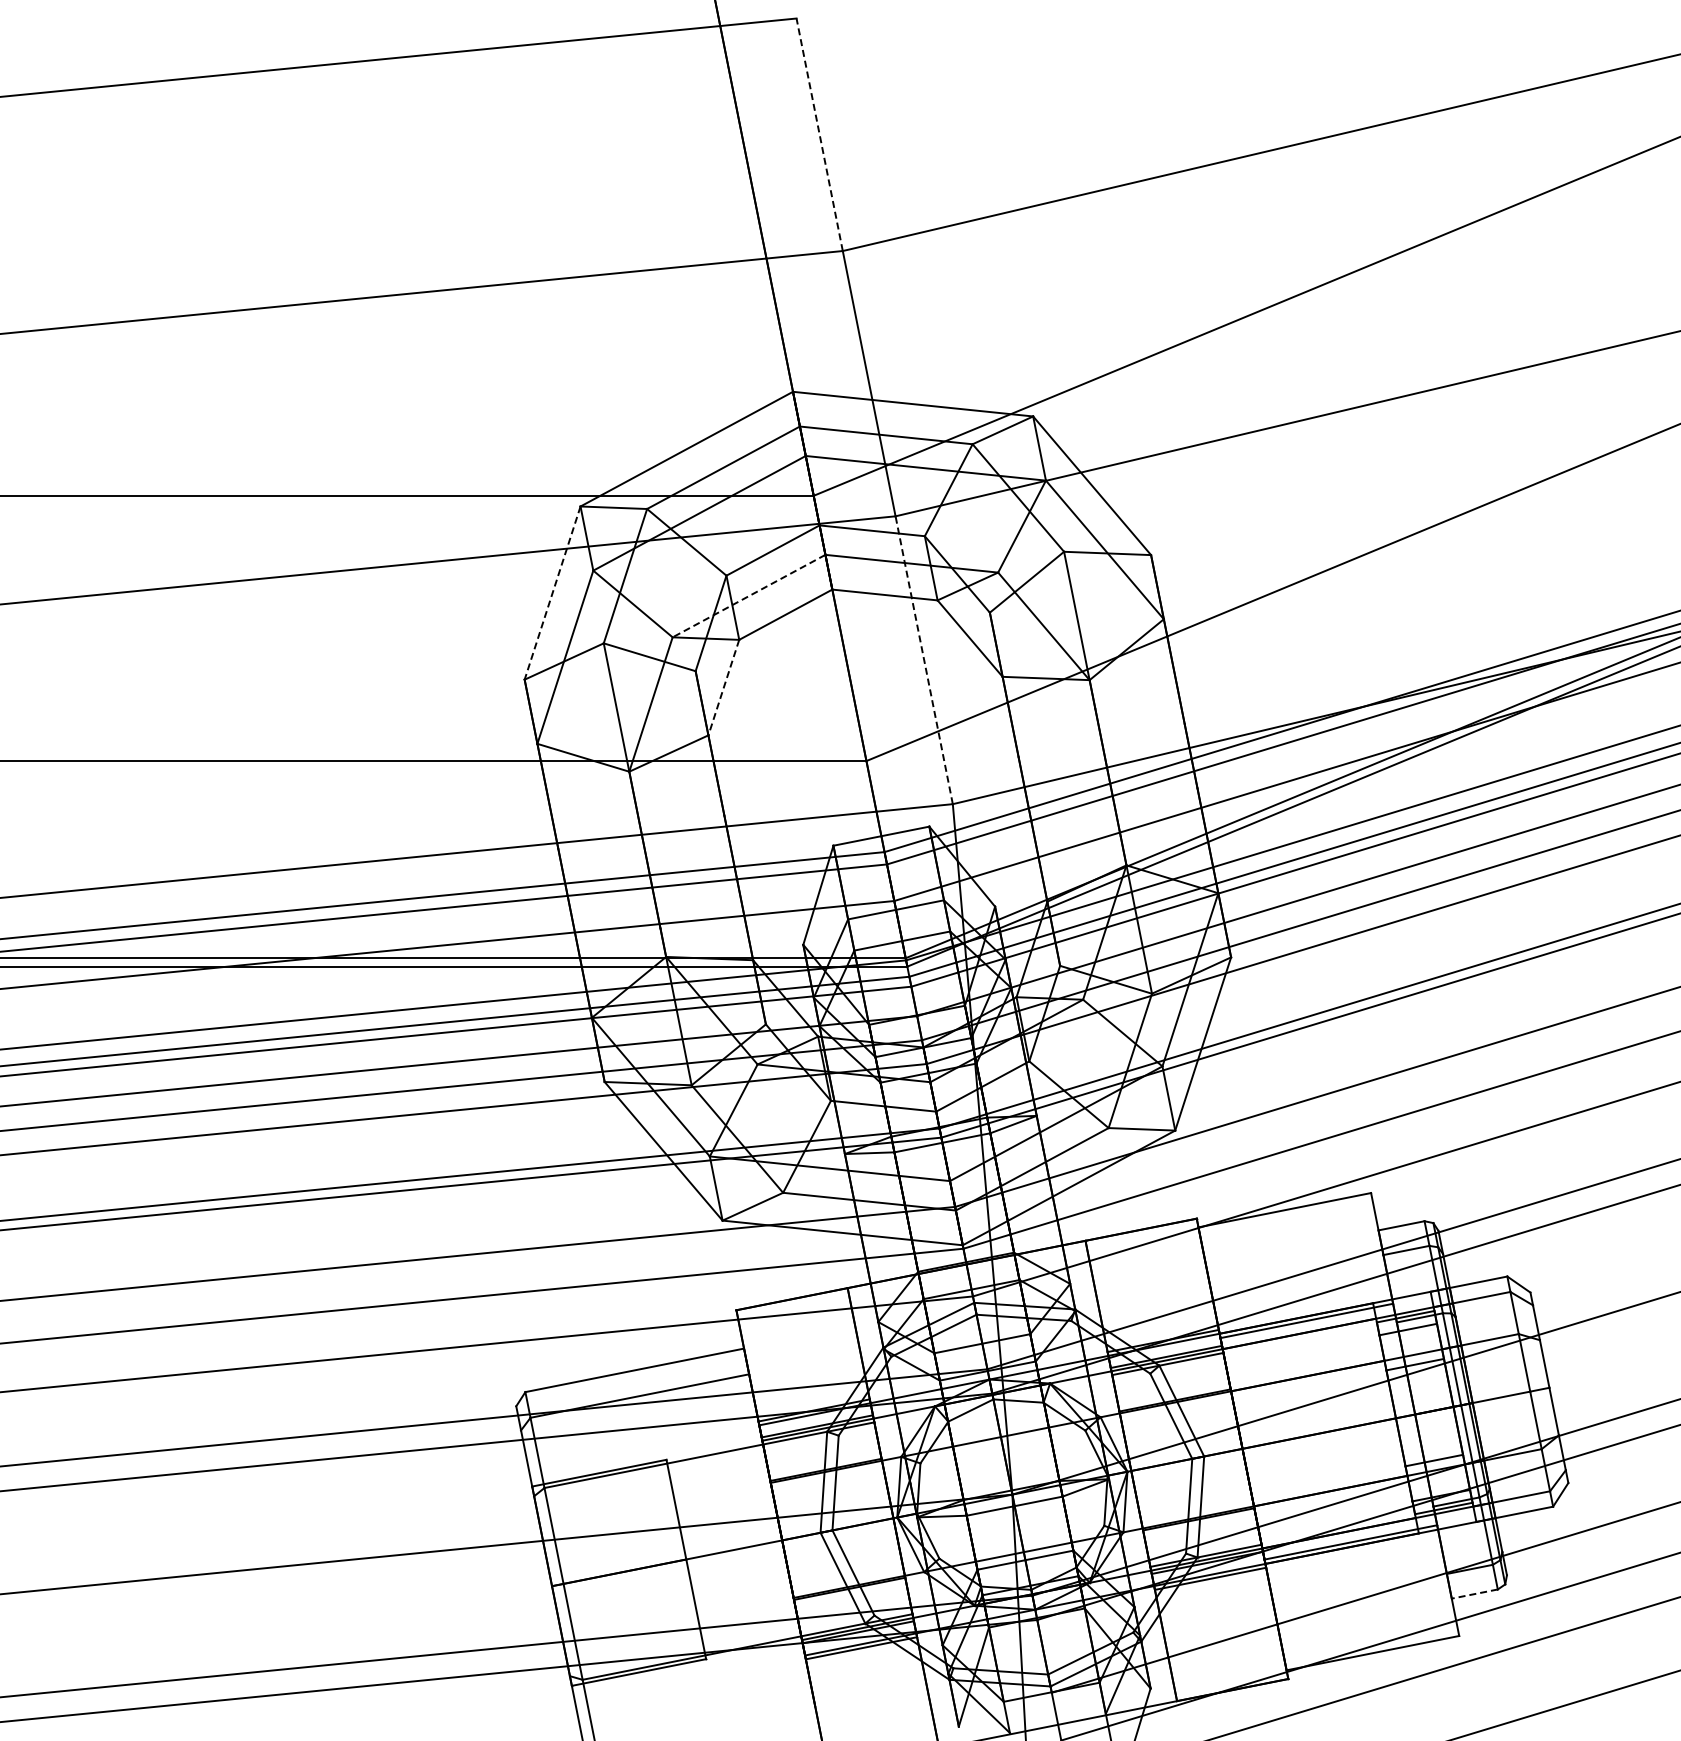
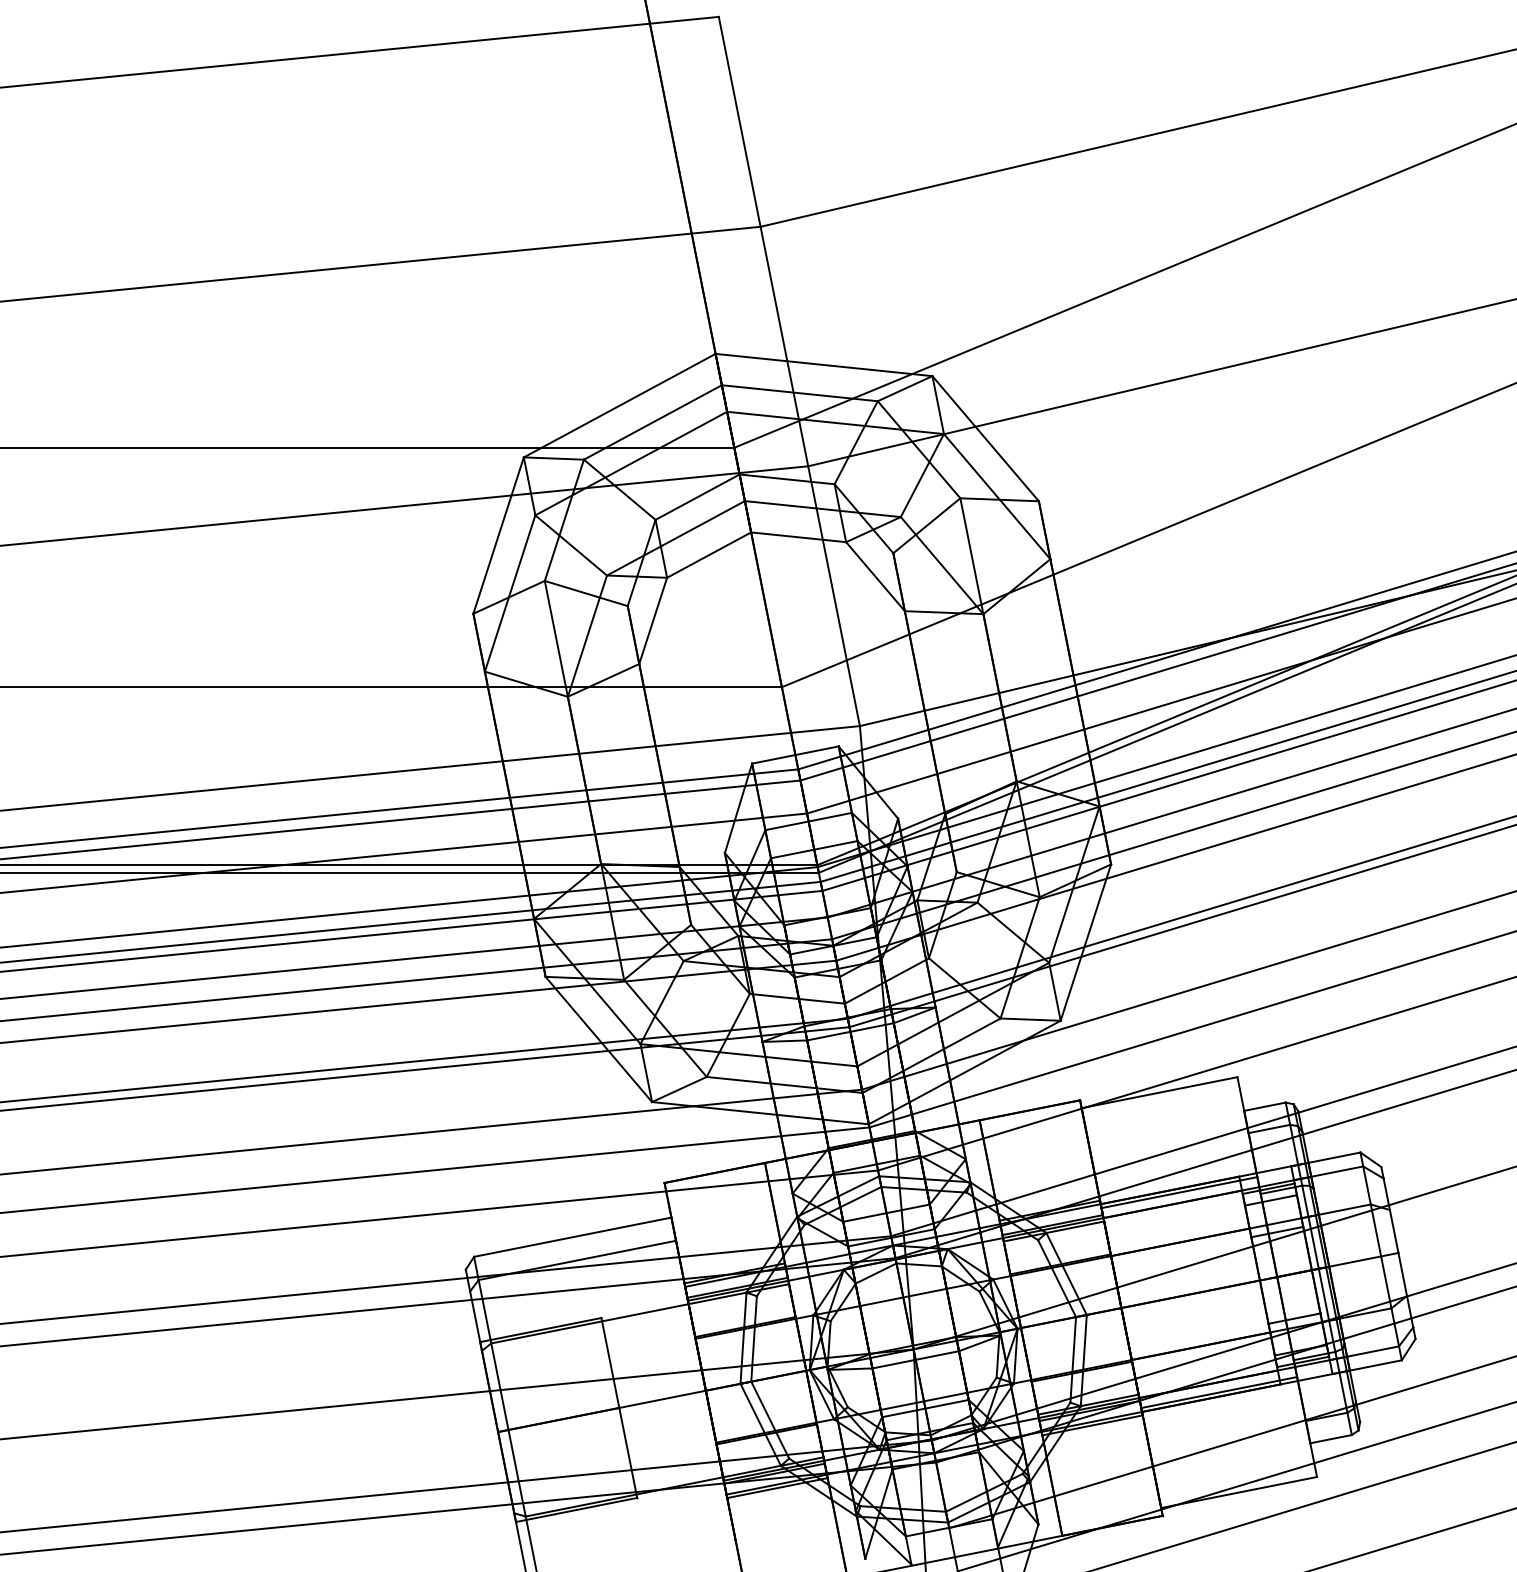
line: (819, 134) -> (739, 121), dashed -> solid
line: (552, 593) -> (498, 535), dashed -> solid
line: (749, 596) -> (676, 538), dashed -> solid
line: (924, 660) -> (834, 596), dashed -> solid
line: (723, 688) -> (652, 621), dashed -> solid
line: (1474, 1594) -> (1330, 1439), dashed -> solid

